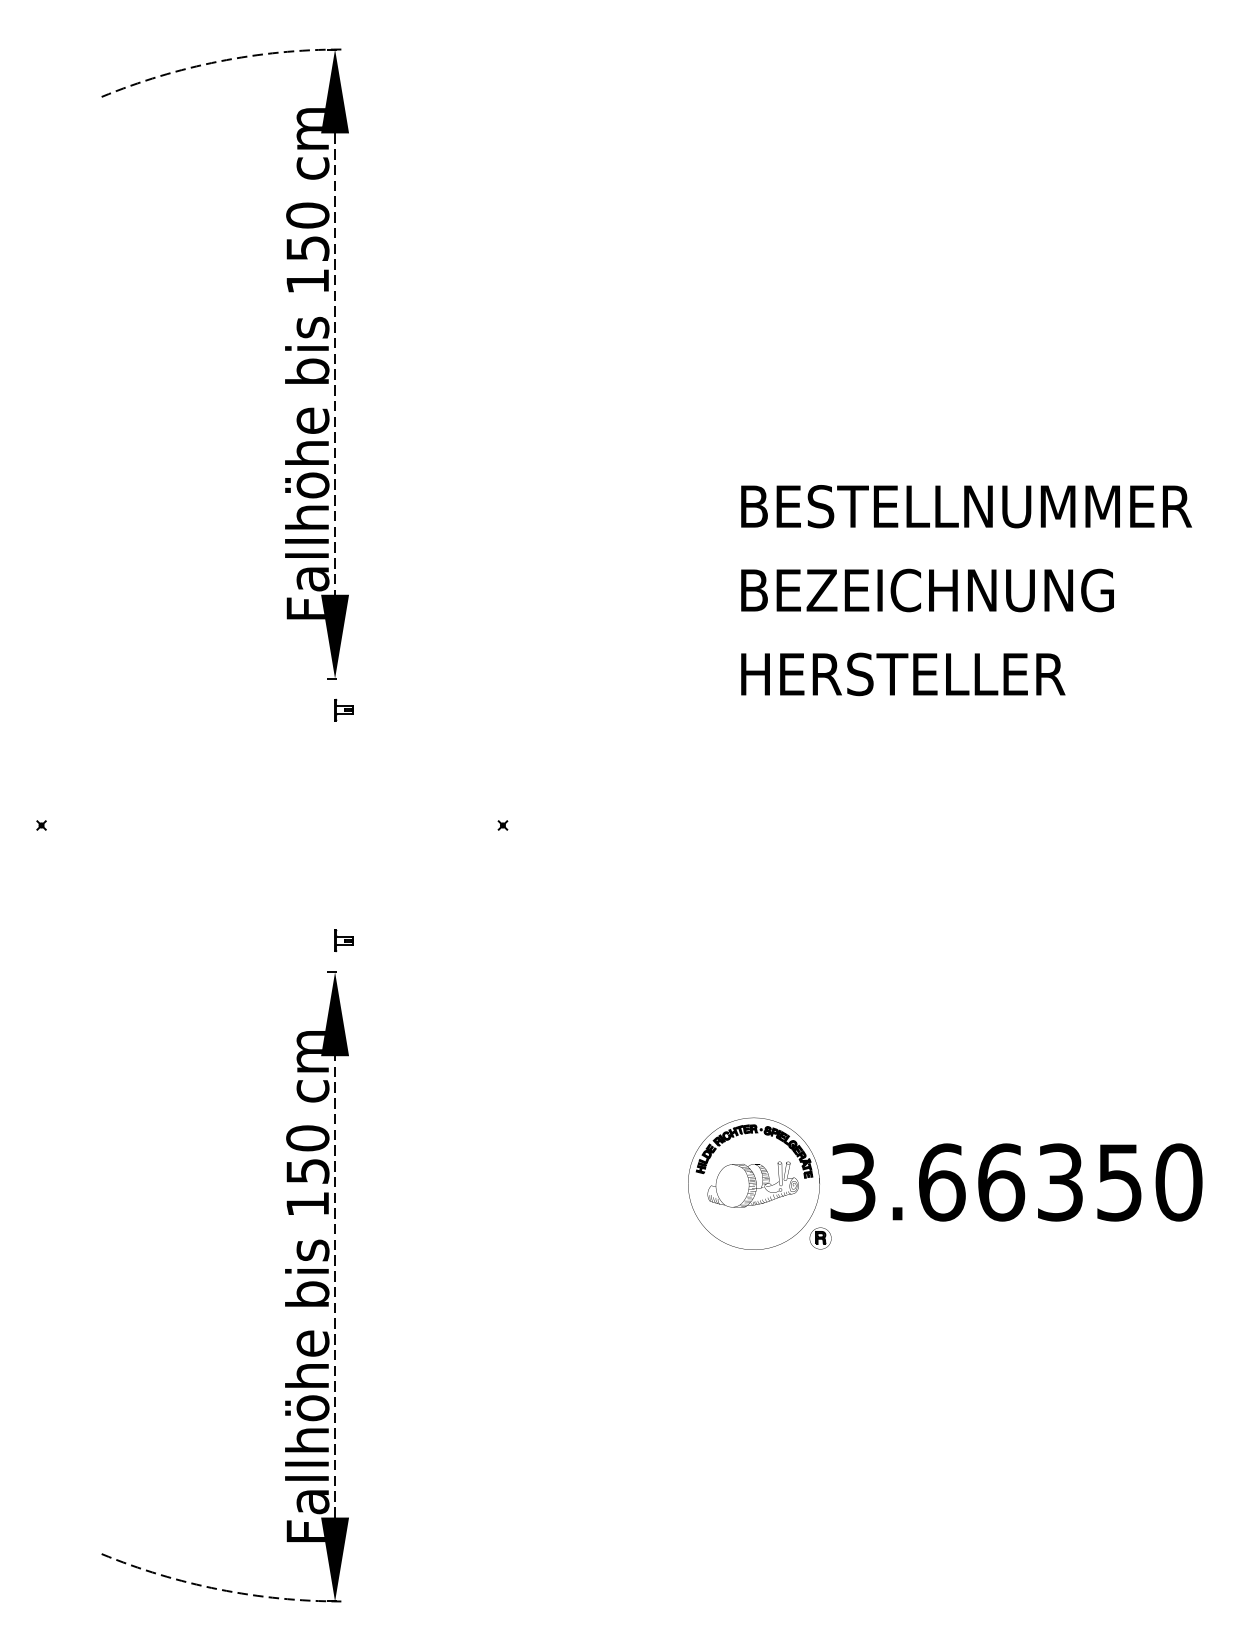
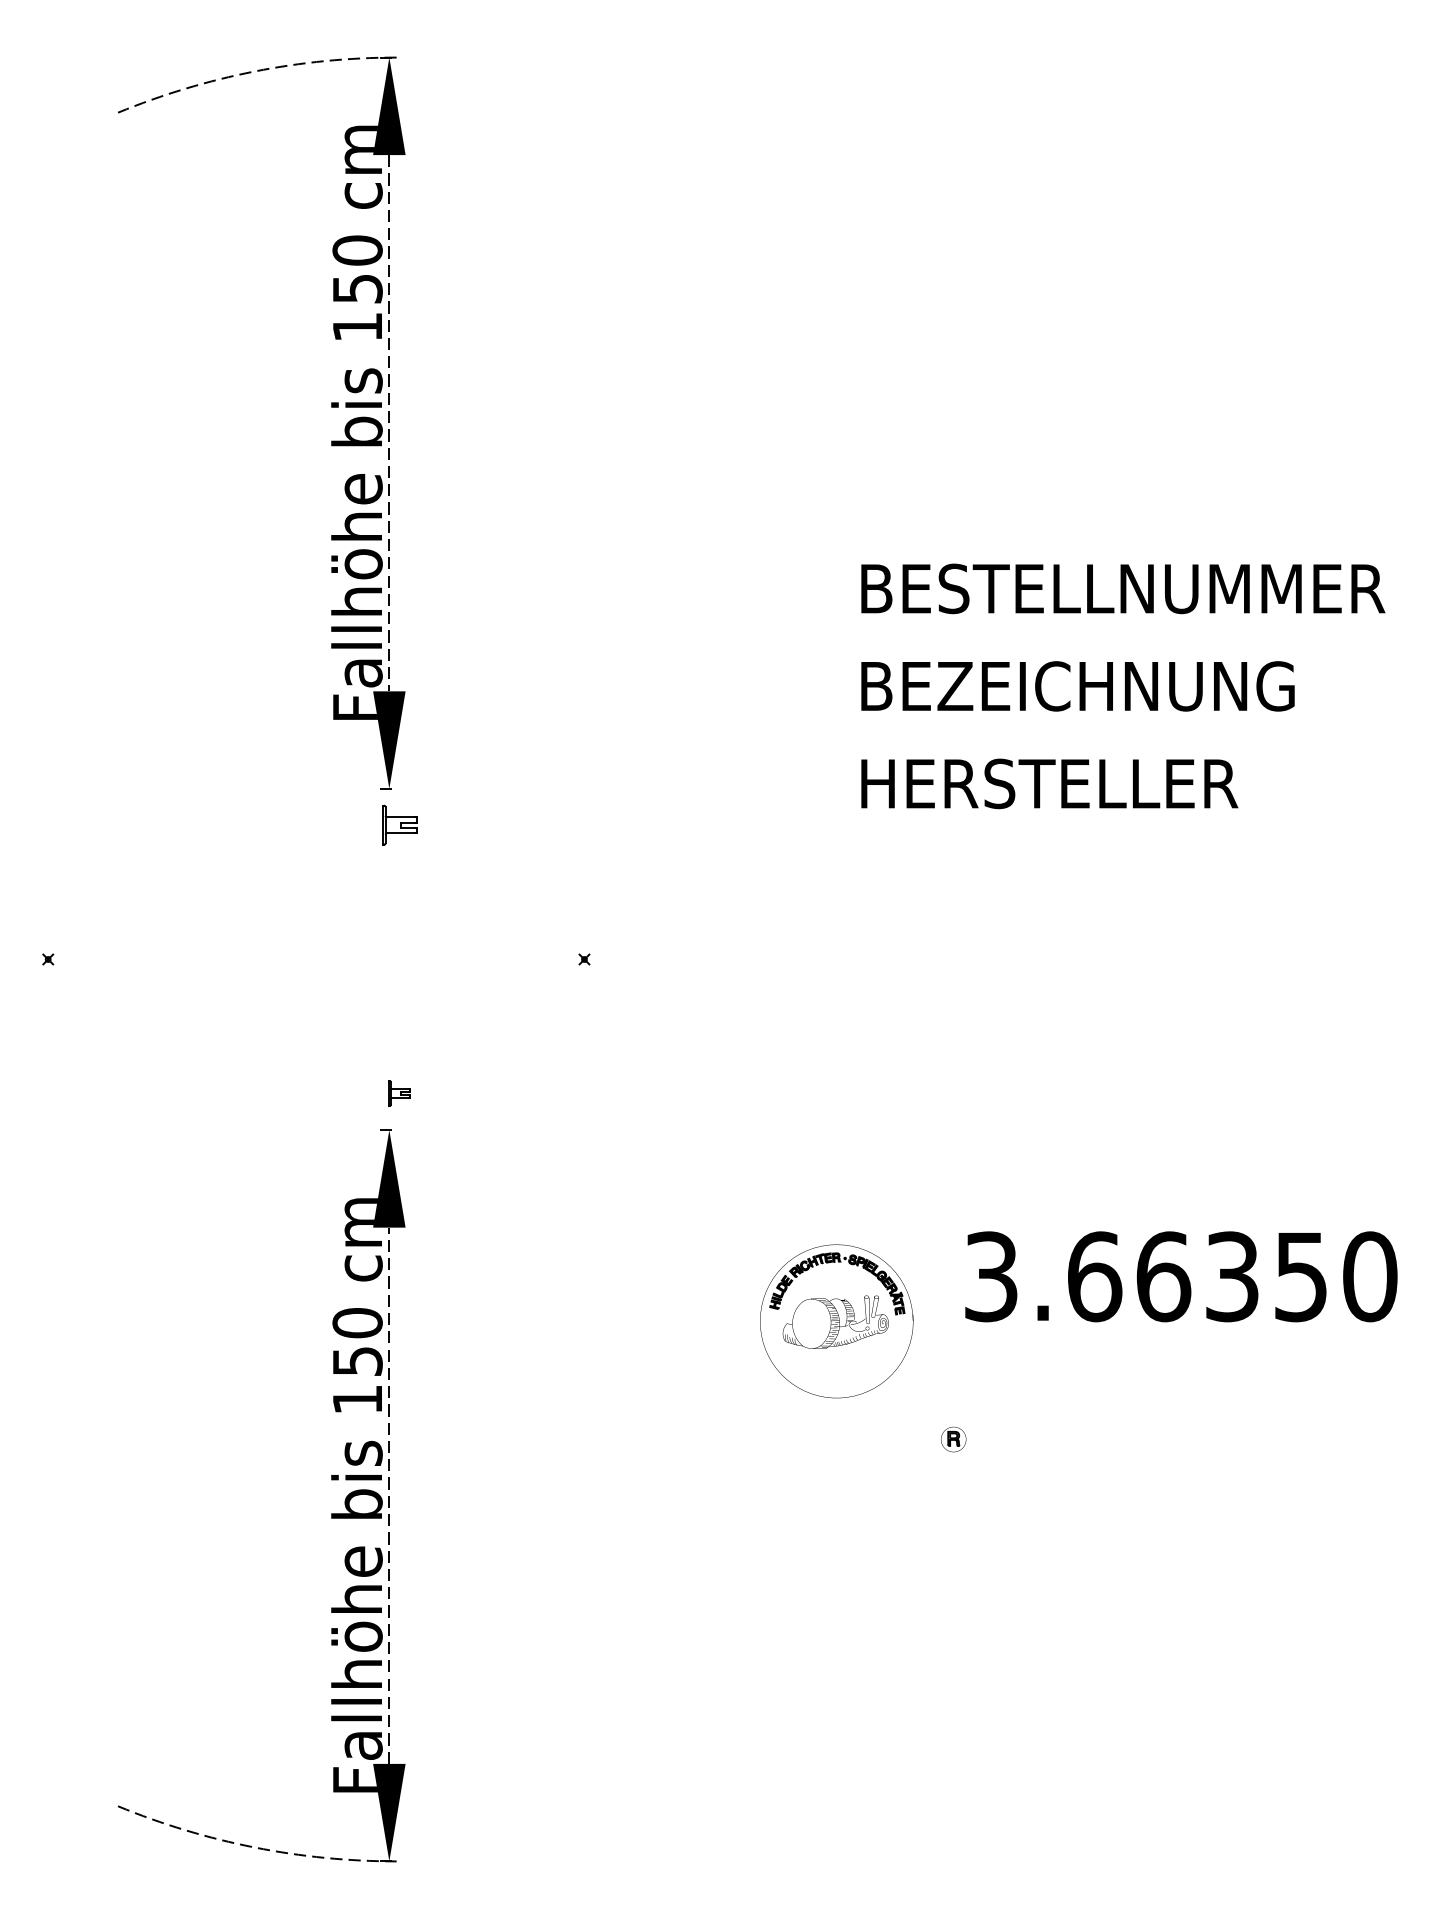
part: (343, 710) -> (399, 825), size x1.6
text: (1016, 1182) -> (1181, 1276), moved
part: (753, 1183) -> (836, 1320), moved

